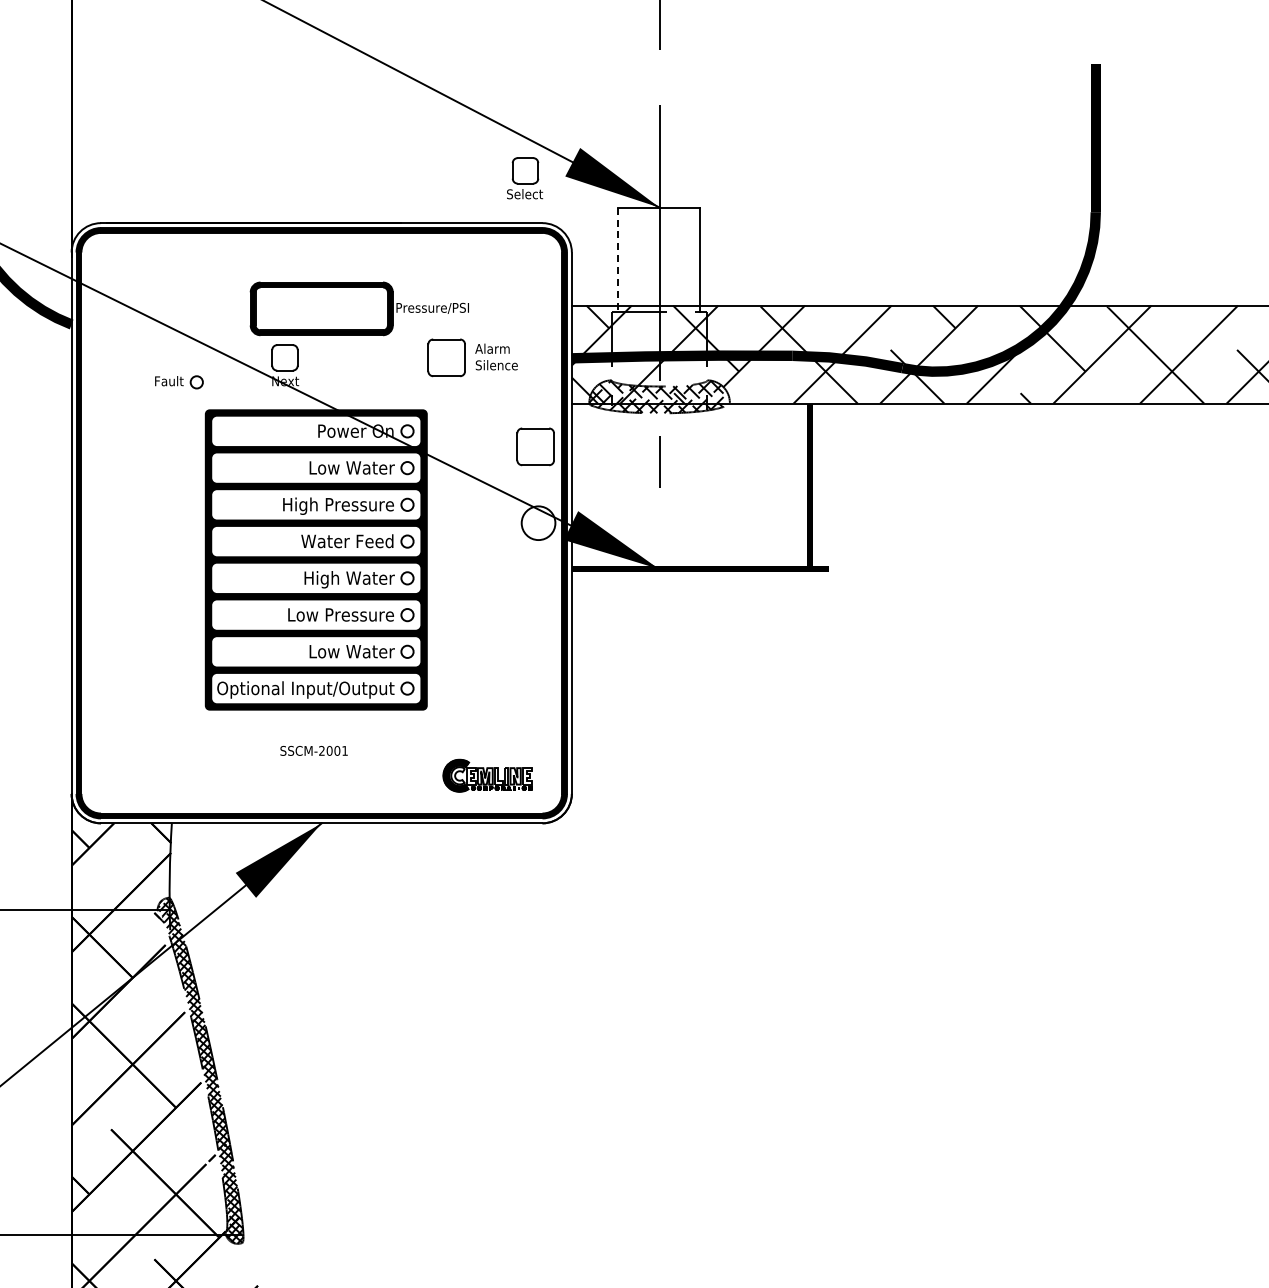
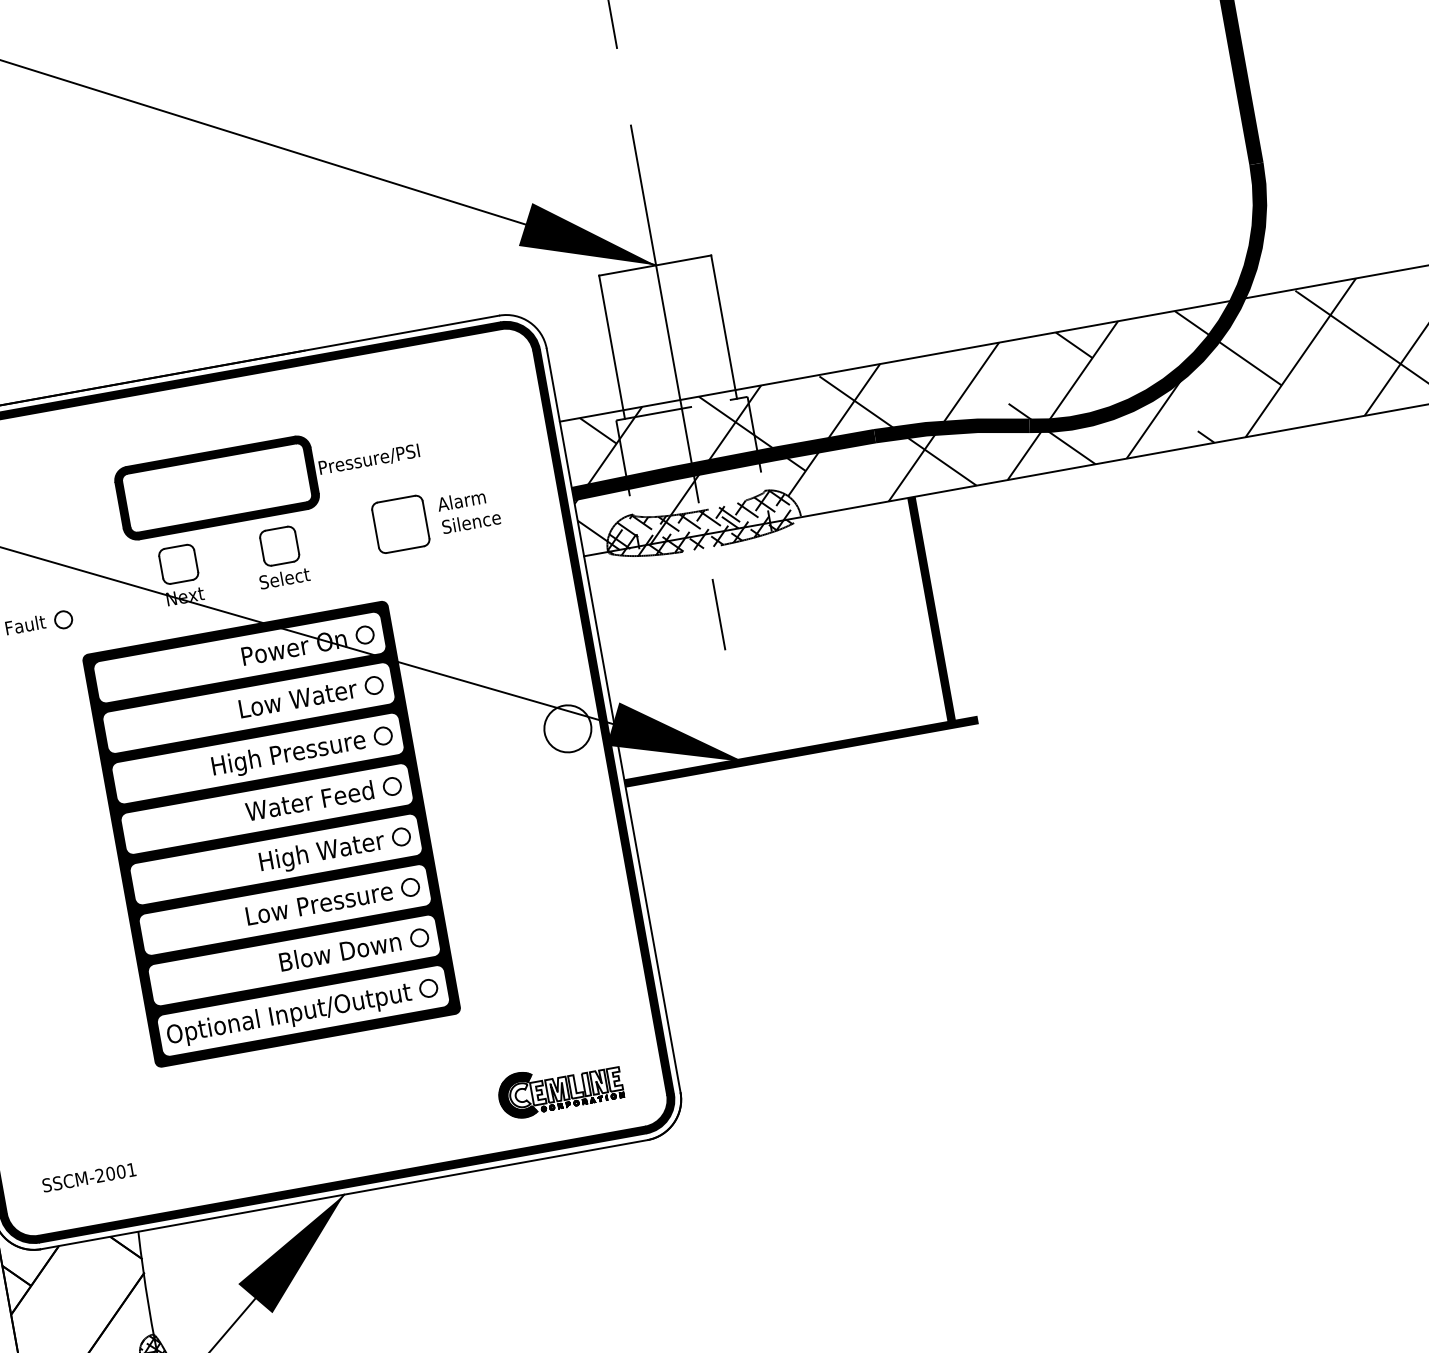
part: (525, 178) -> (281, 556), moved
line: (618, 260) -> (612, 348), dashed -> solid
part: (535, 446) -> (544, 624), removed
text: (350, 651) -> (341, 951), Low Water -> Blow Down
text: (313, 750) -> (88, 1177), moved

